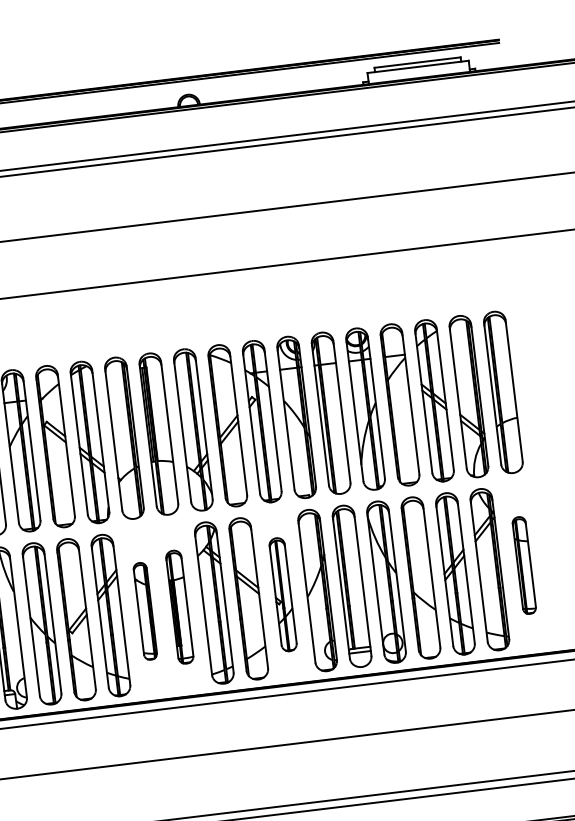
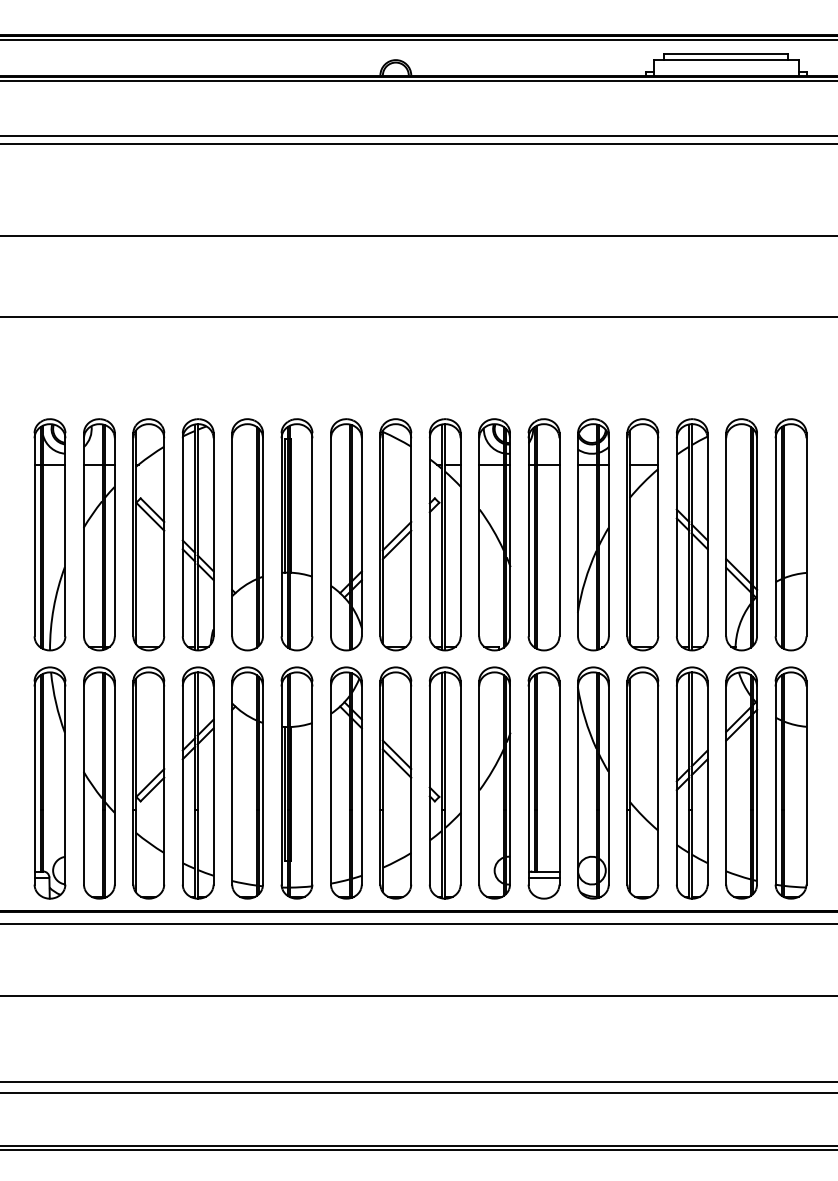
part: (523, 565) -> (790, 782), size x1.67
part: (282, 594) -> (444, 782), size x1.43
part: (179, 606) -> (296, 782), size x1.43
part: (145, 611) -> (247, 782), size x1.67

